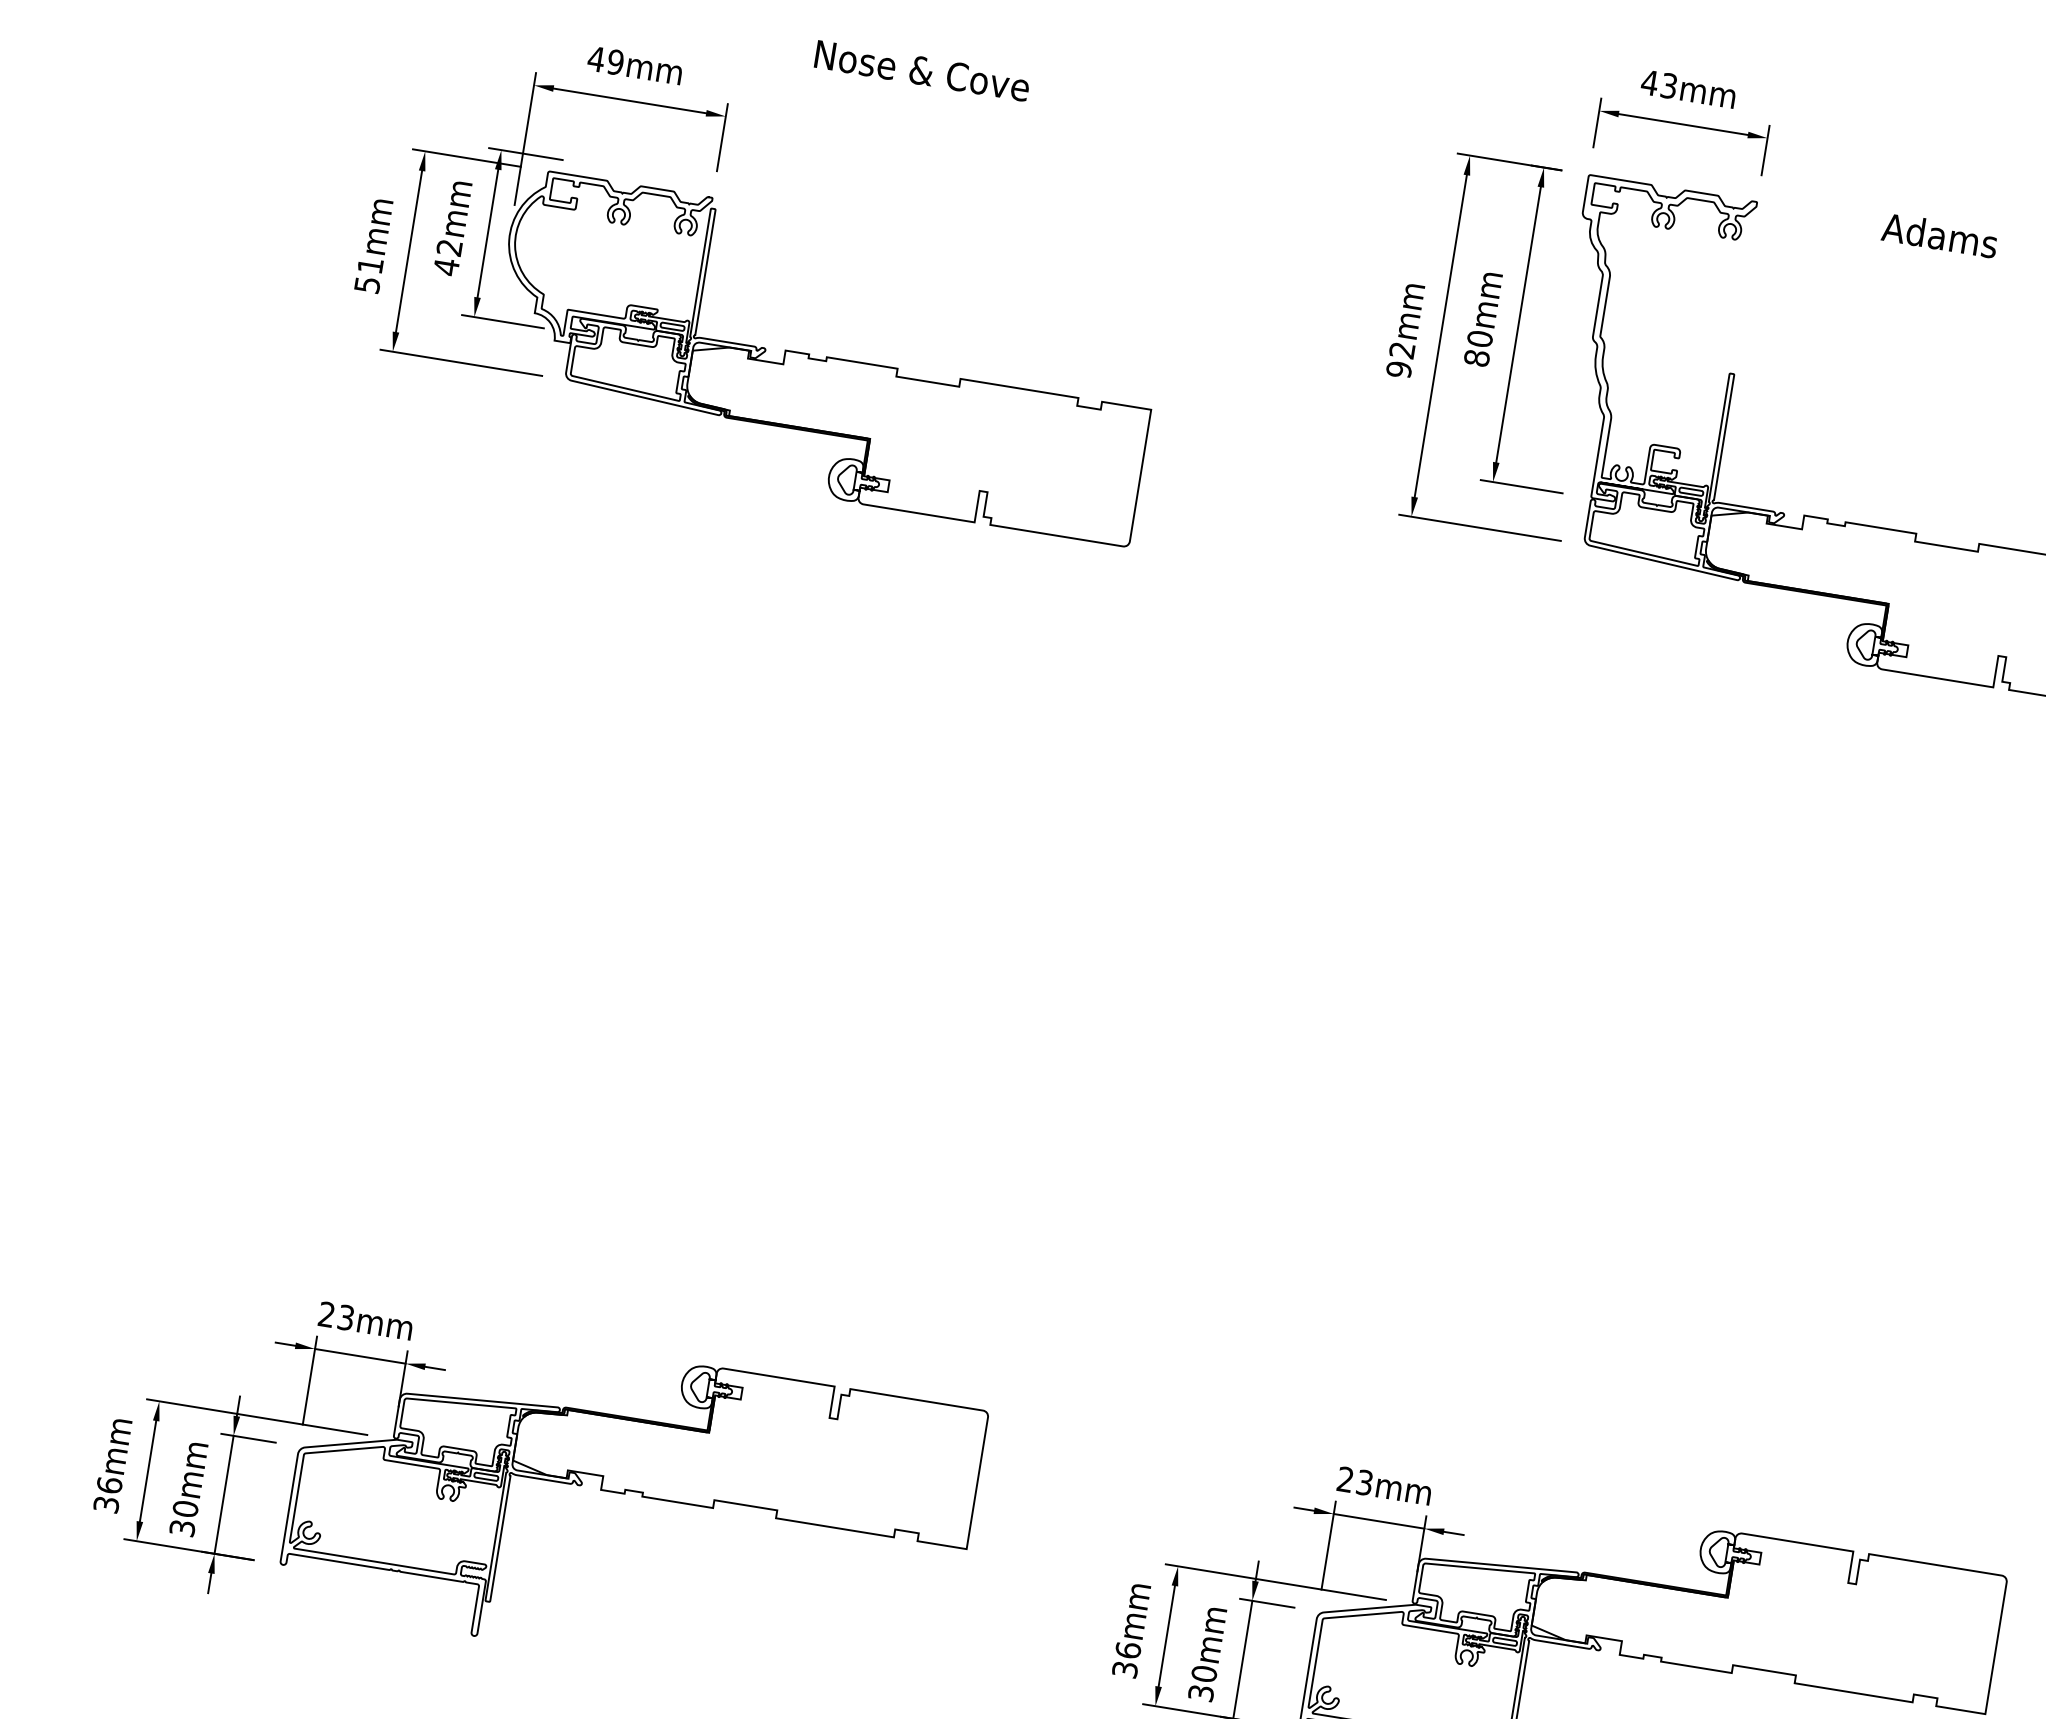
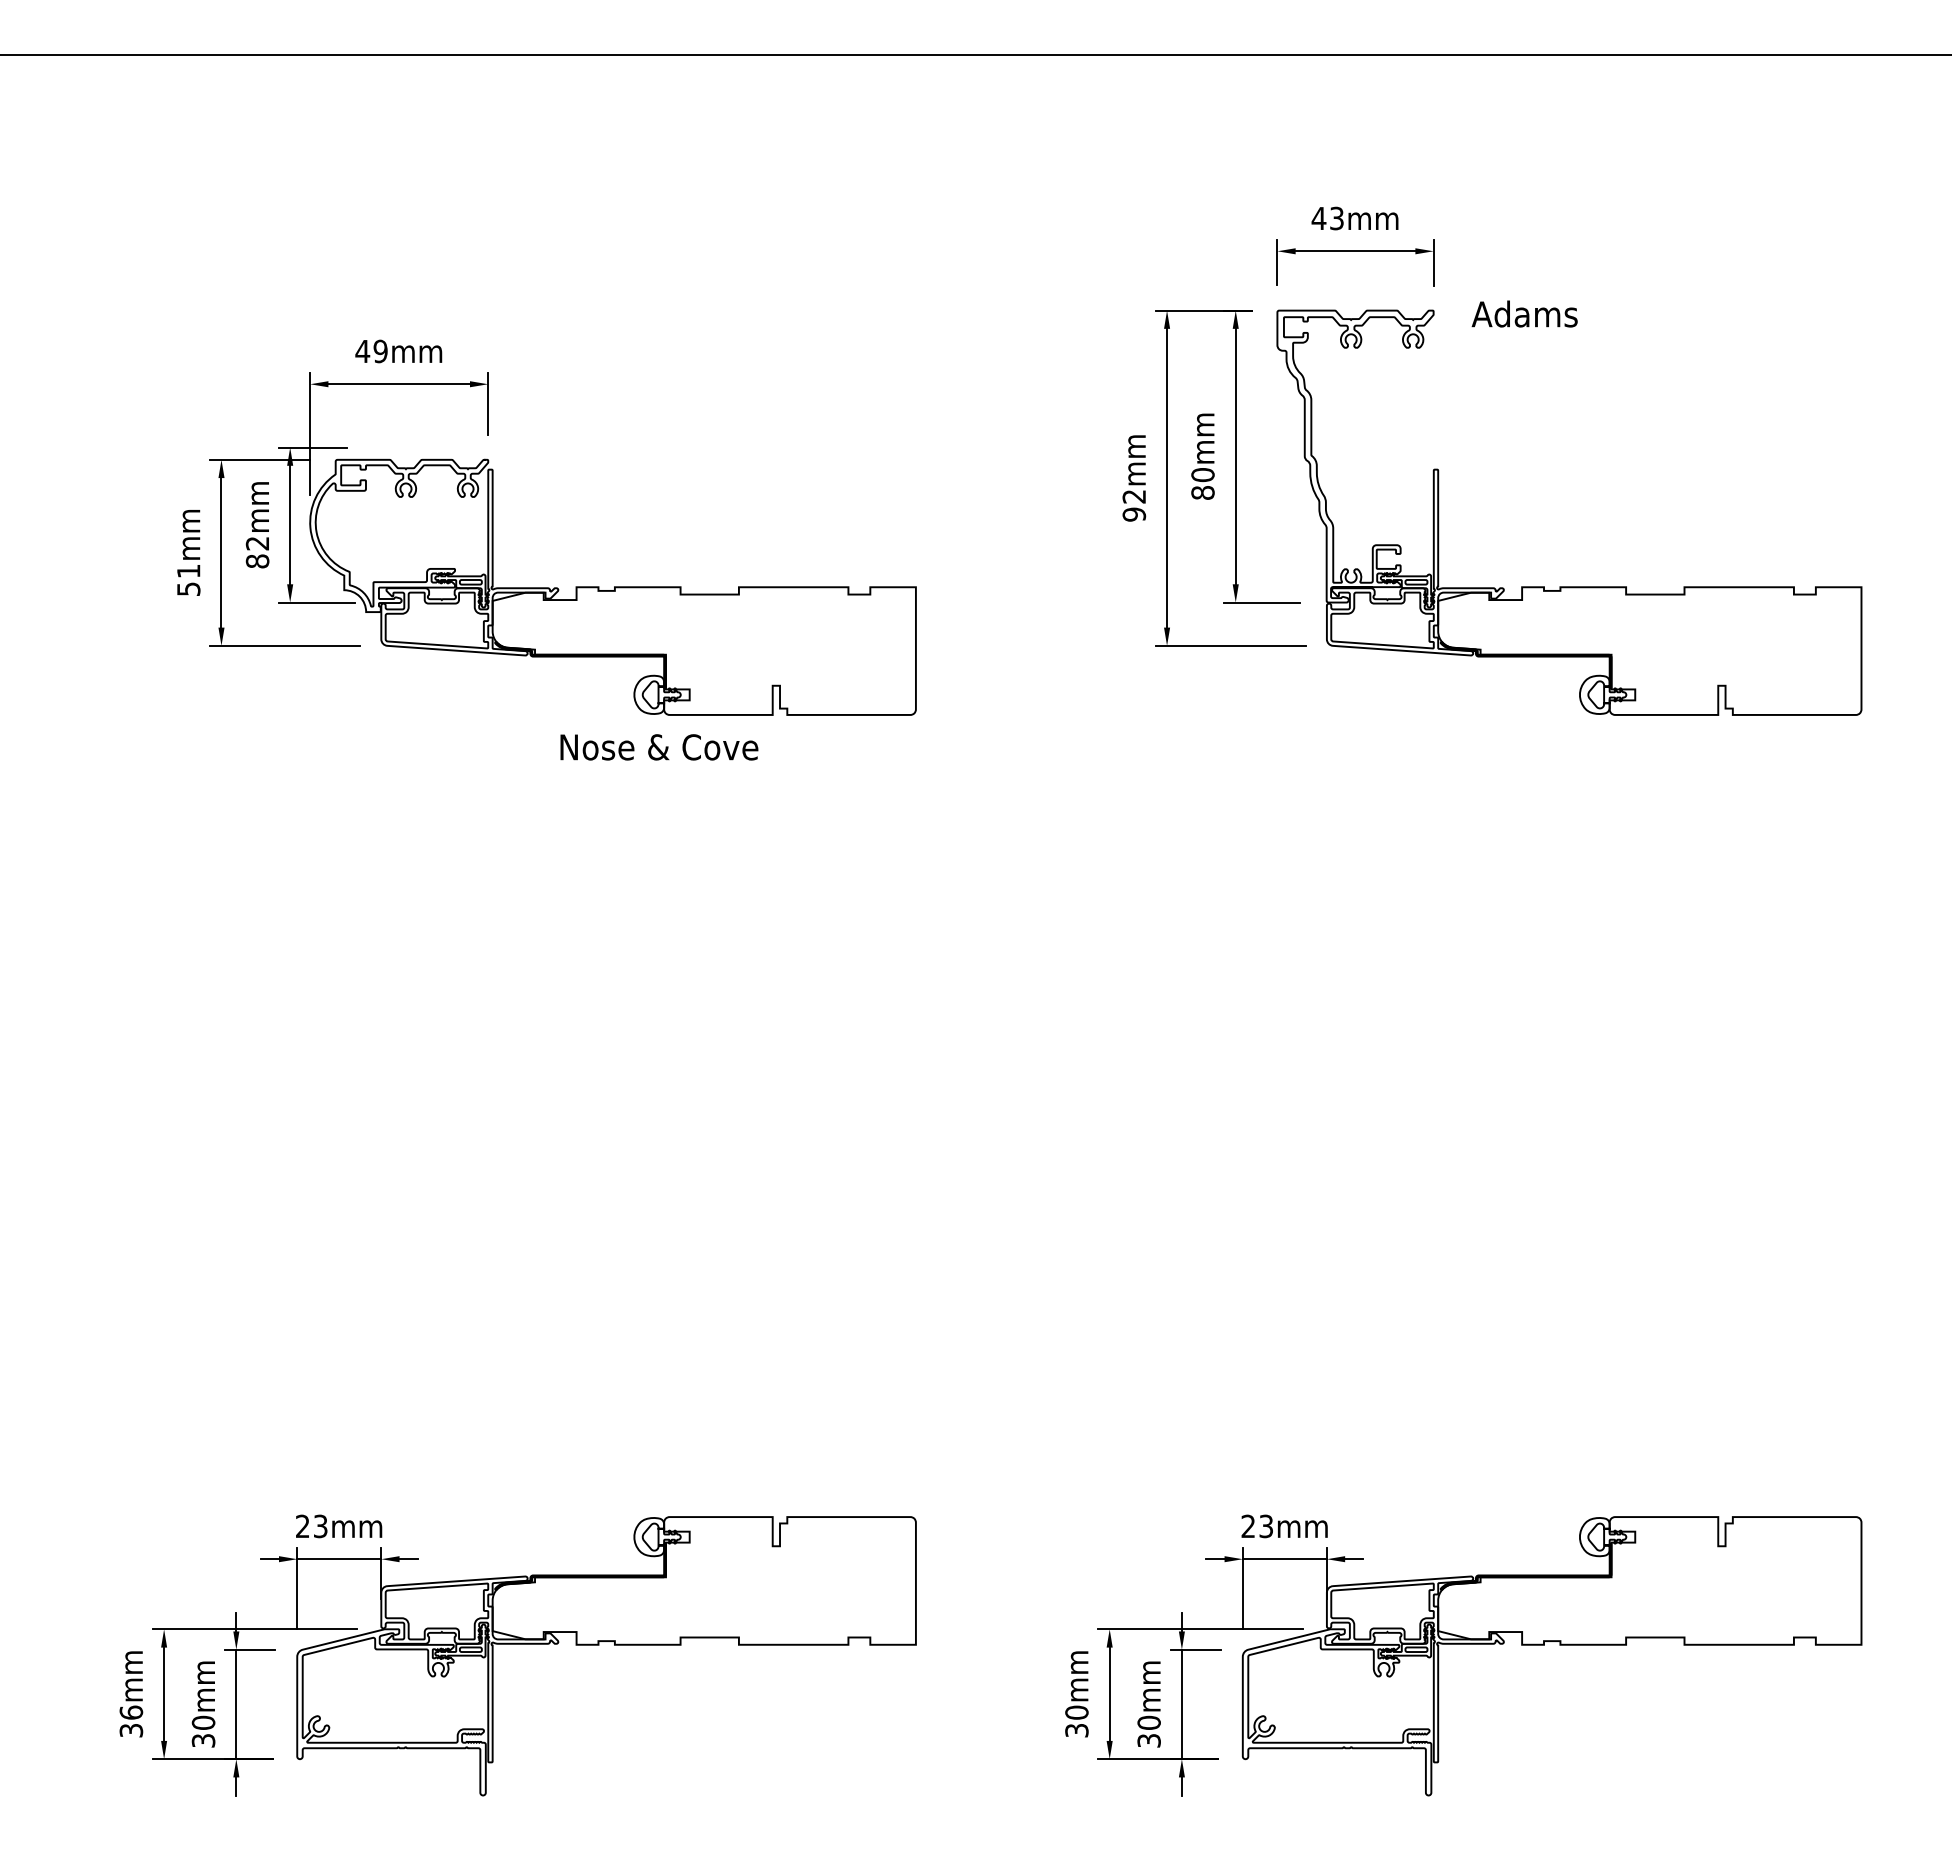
text: (922, 71) -> (659, 747), moved
text: (1939, 234) -> (1524, 313), moved
text: (446, 267) -> (257, 561), 42mm -> 82mm
text: (1127, 1650) -> (1076, 1712), 36mm -> 30mm

